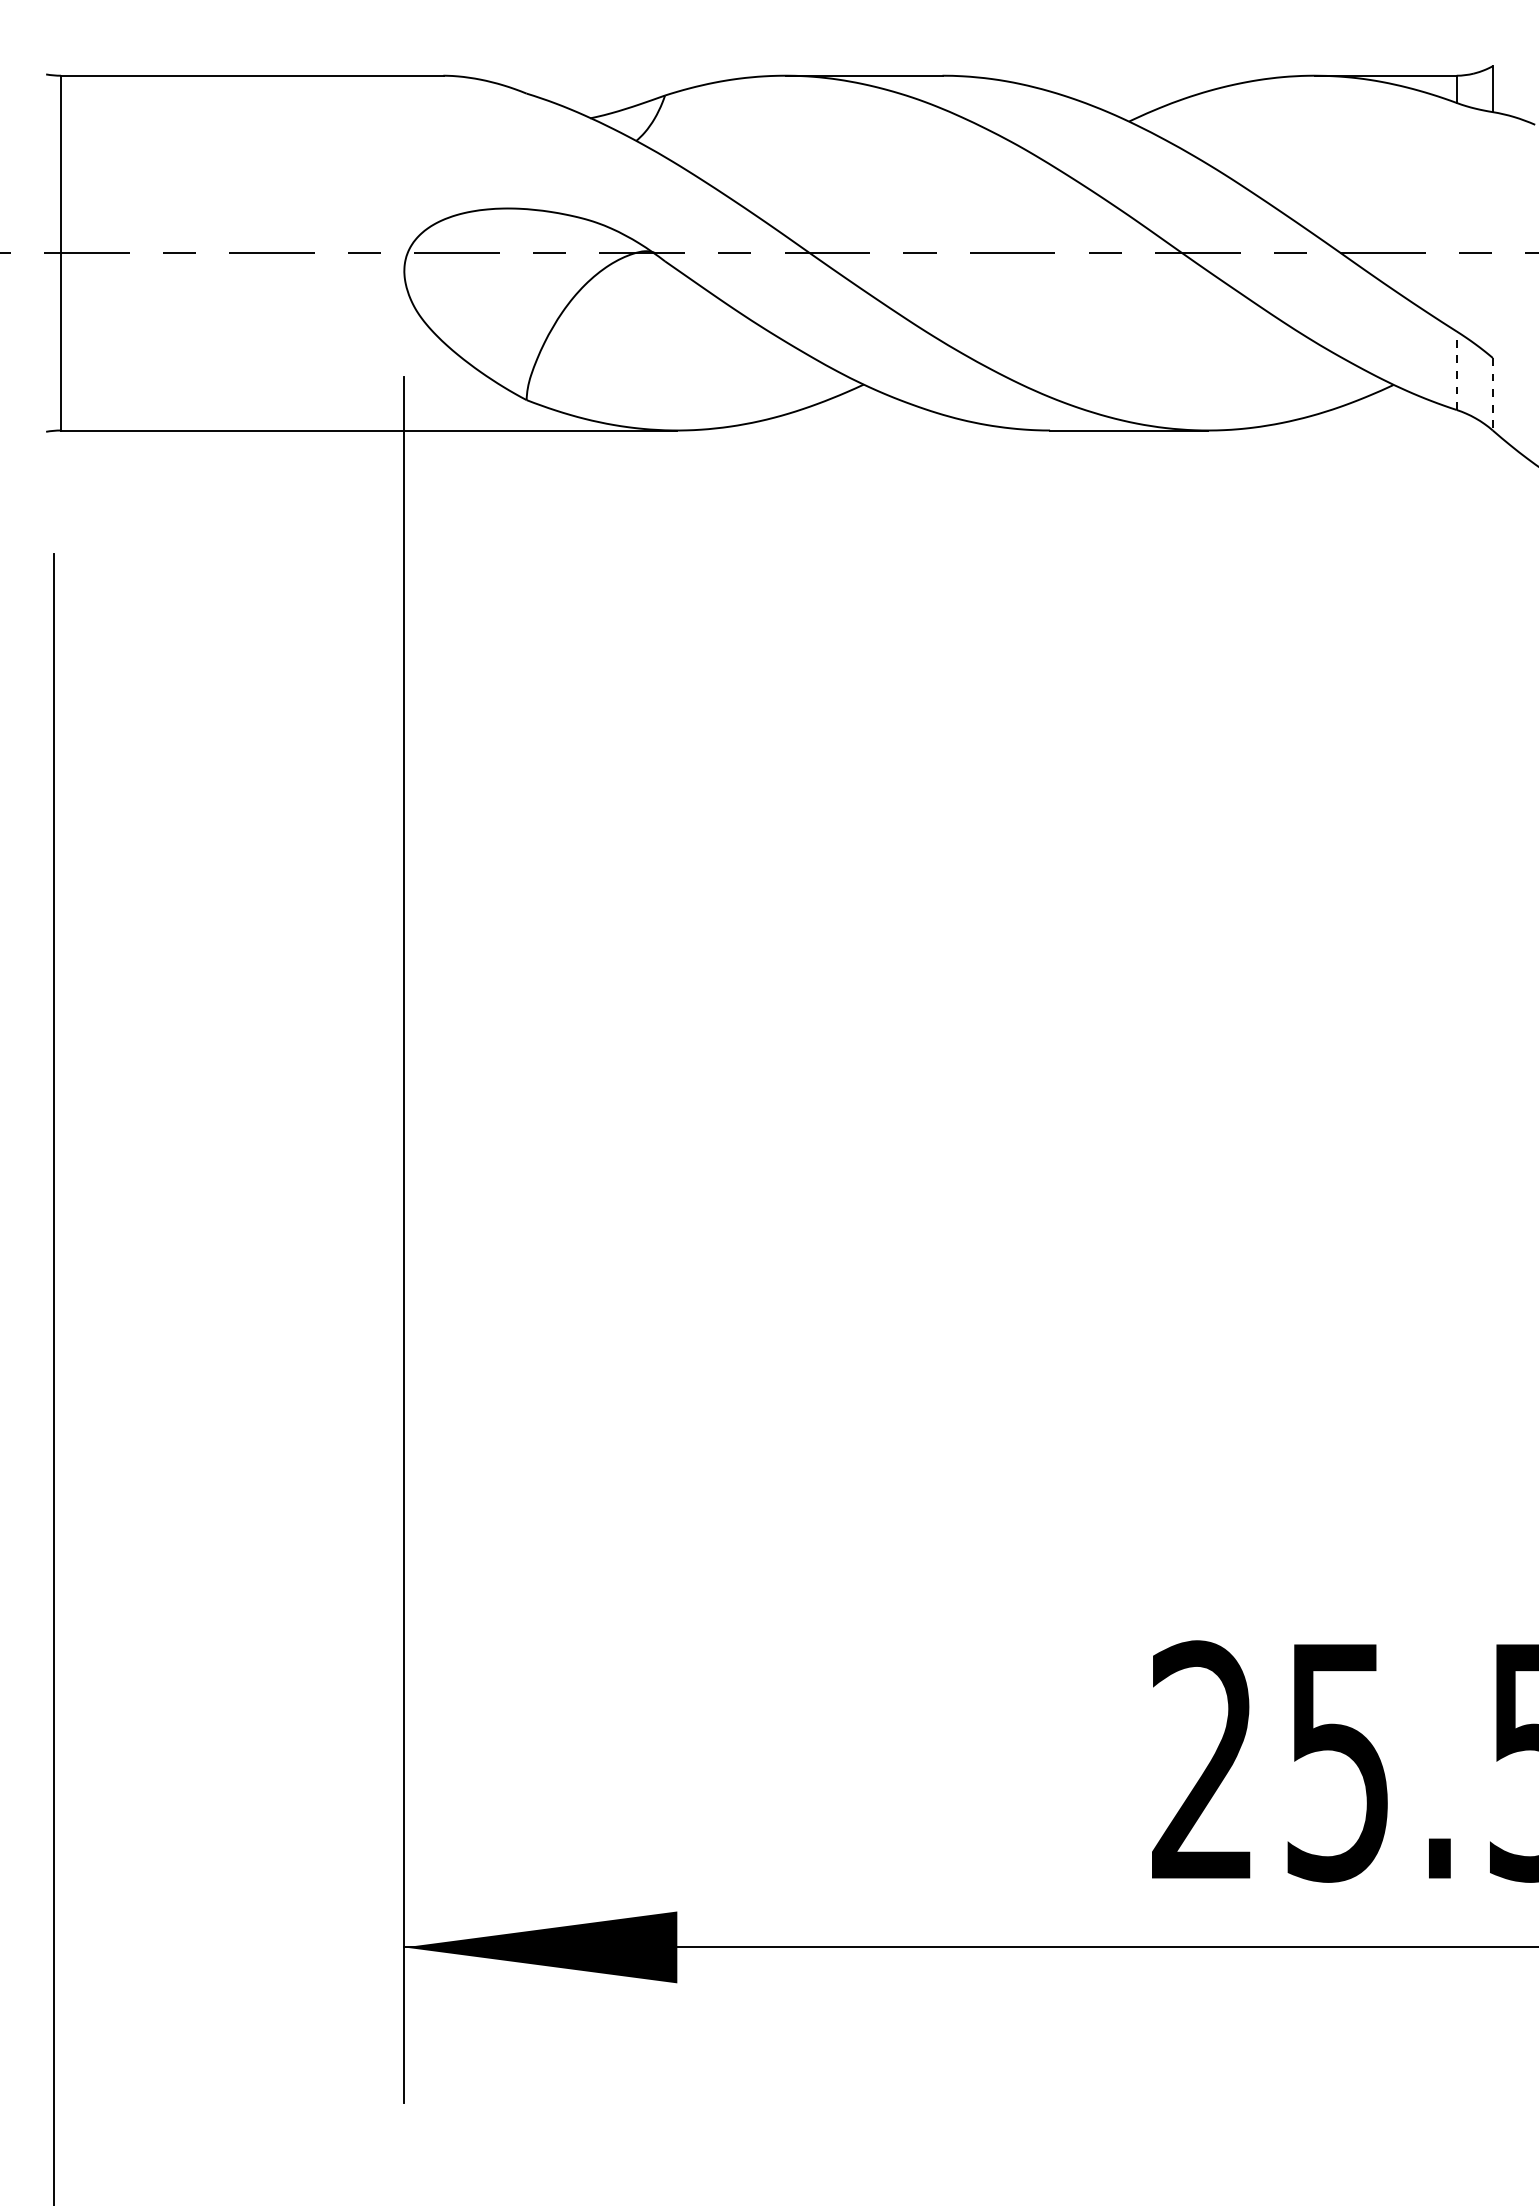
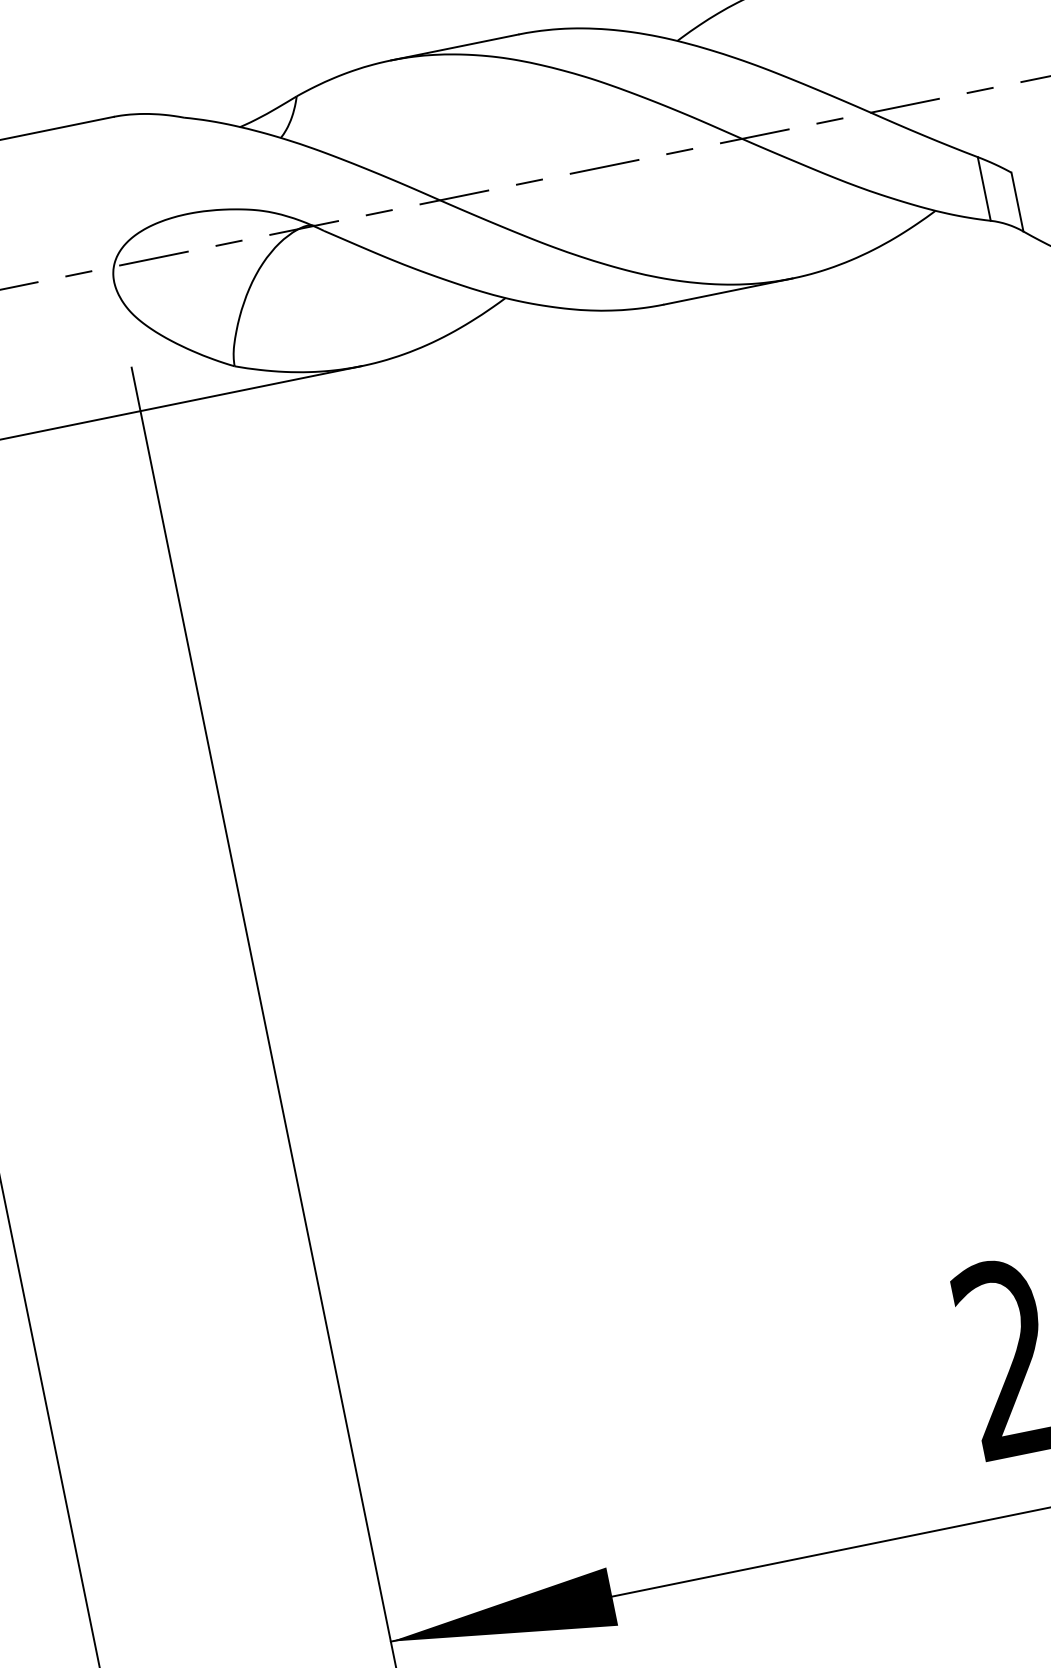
line: (1456, 370) -> (984, 188), dashed -> solid
line: (1492, 394) -> (1017, 202), dashed -> solid

